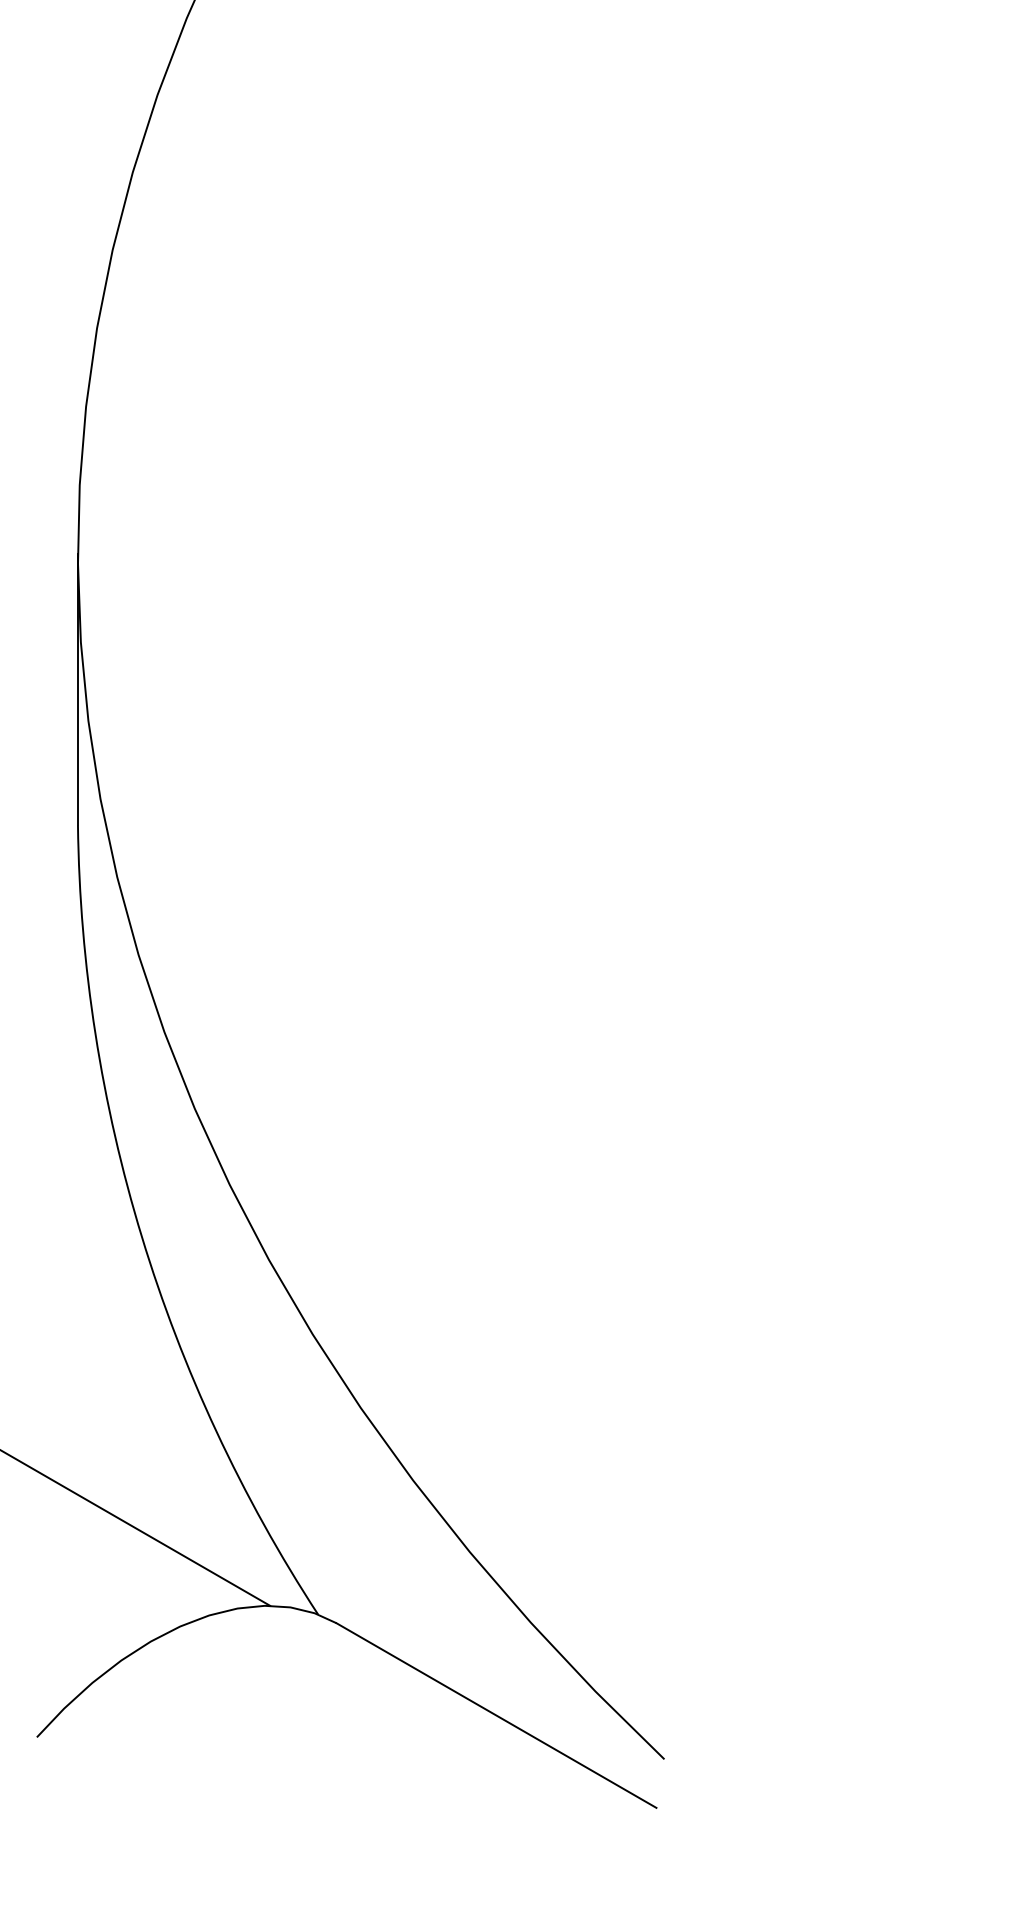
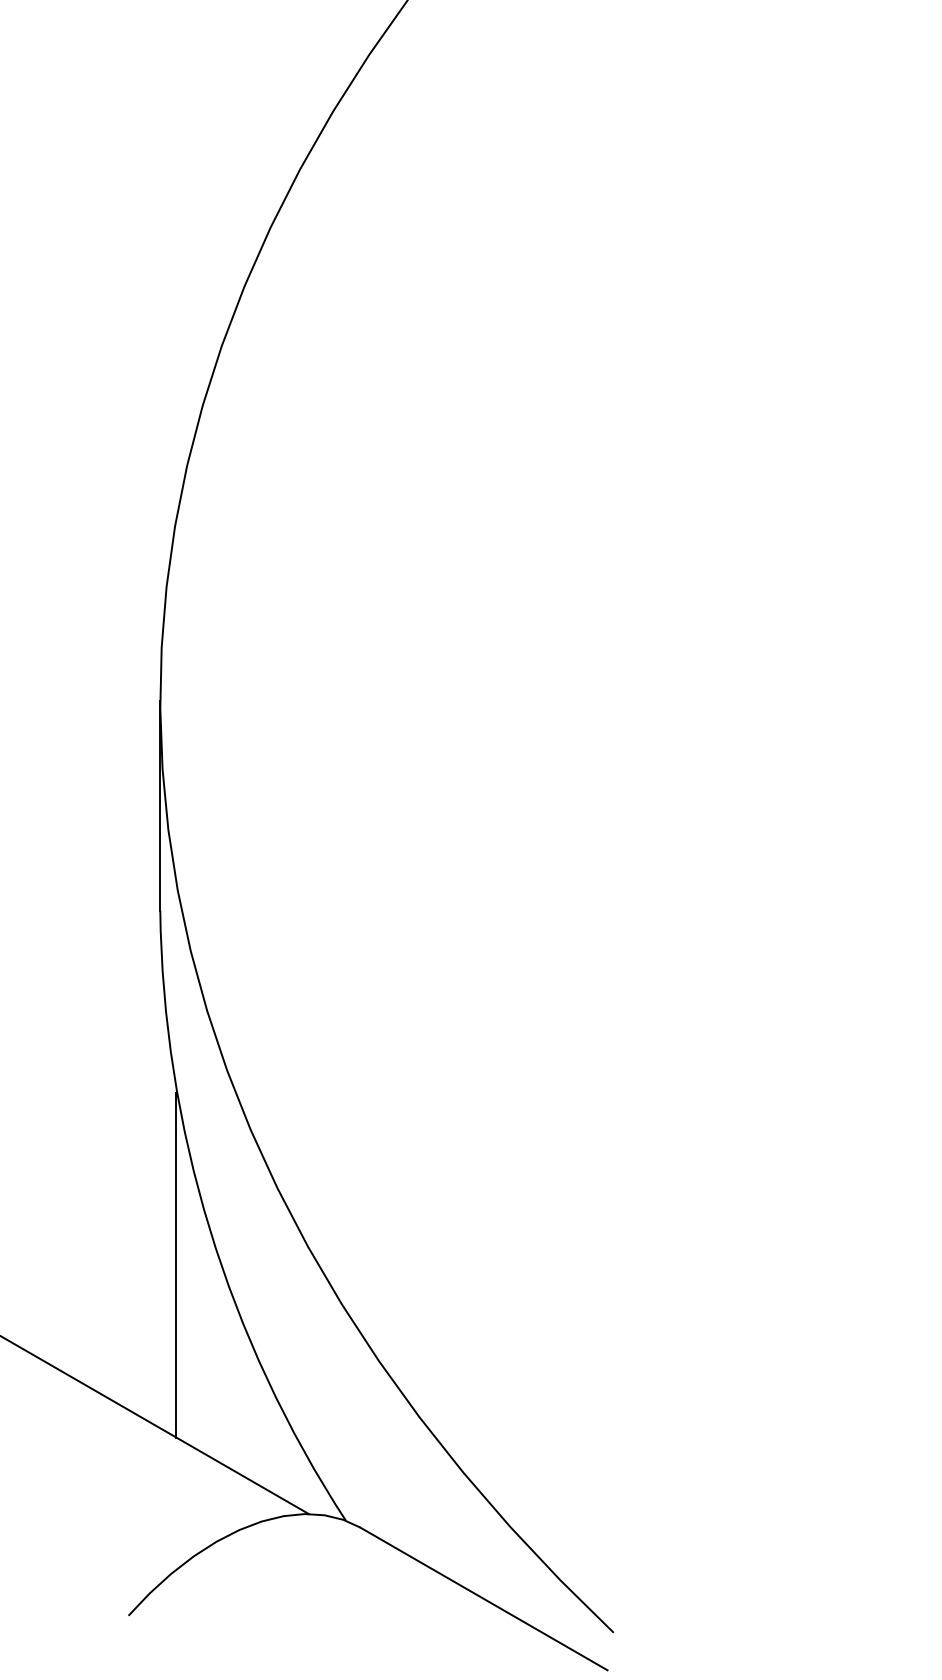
line: (98, 1283) -> (176, 1264), added

